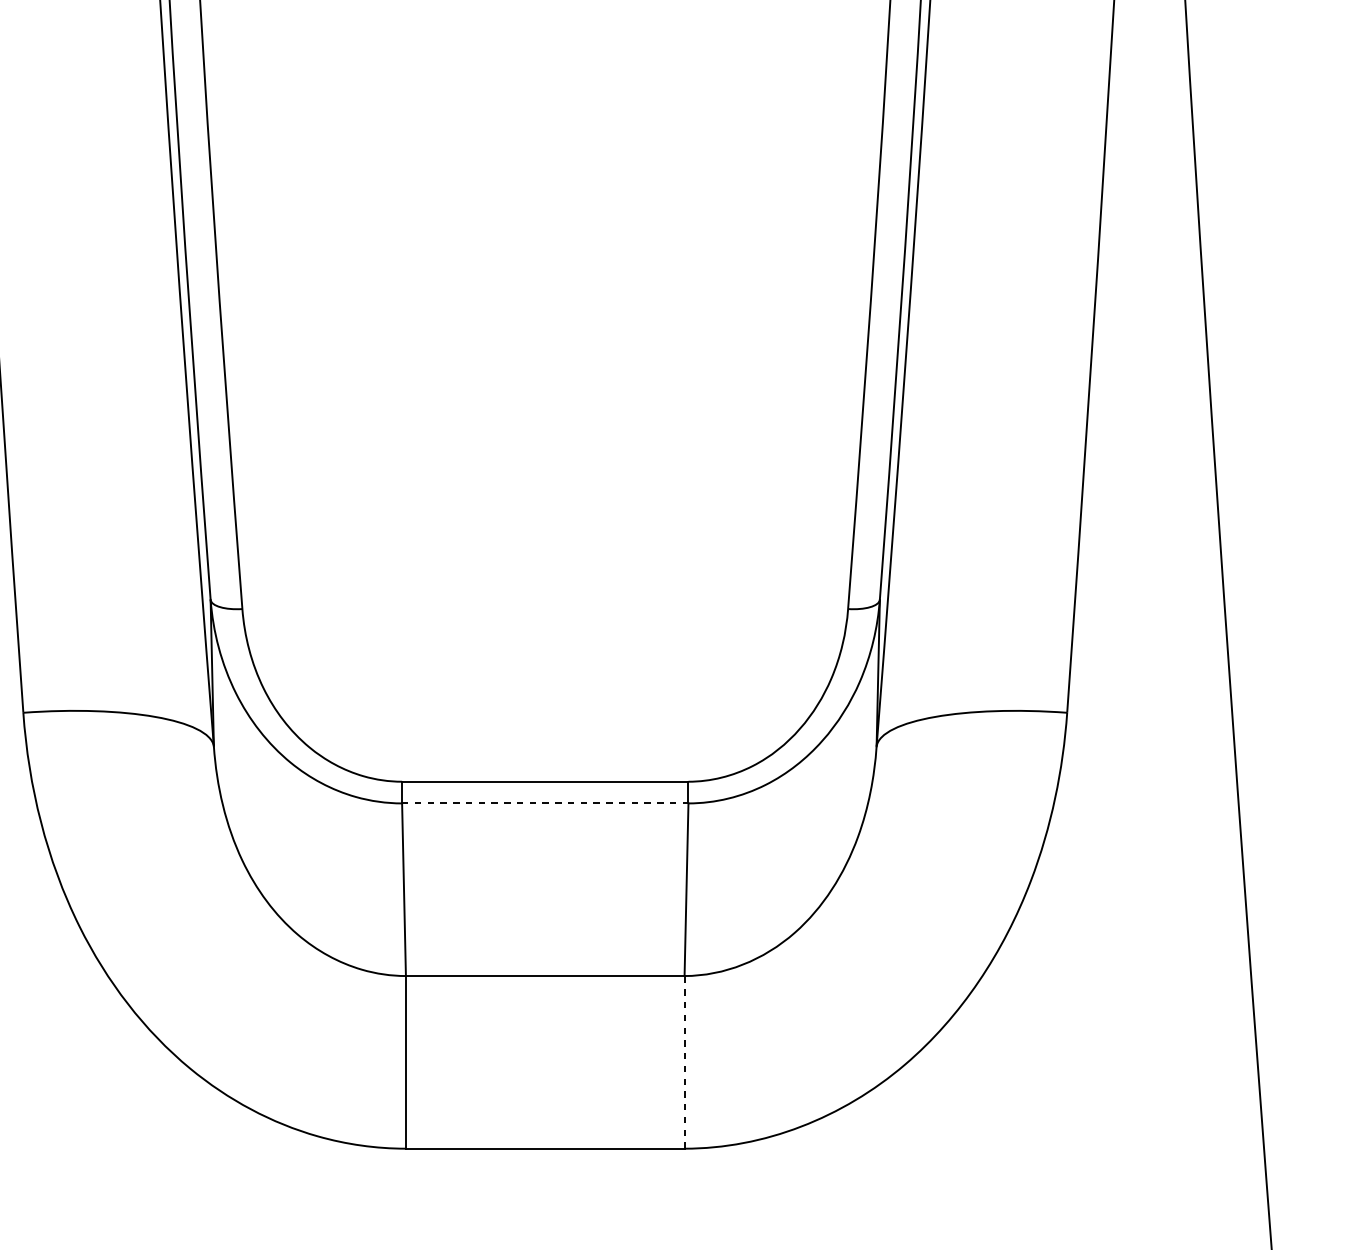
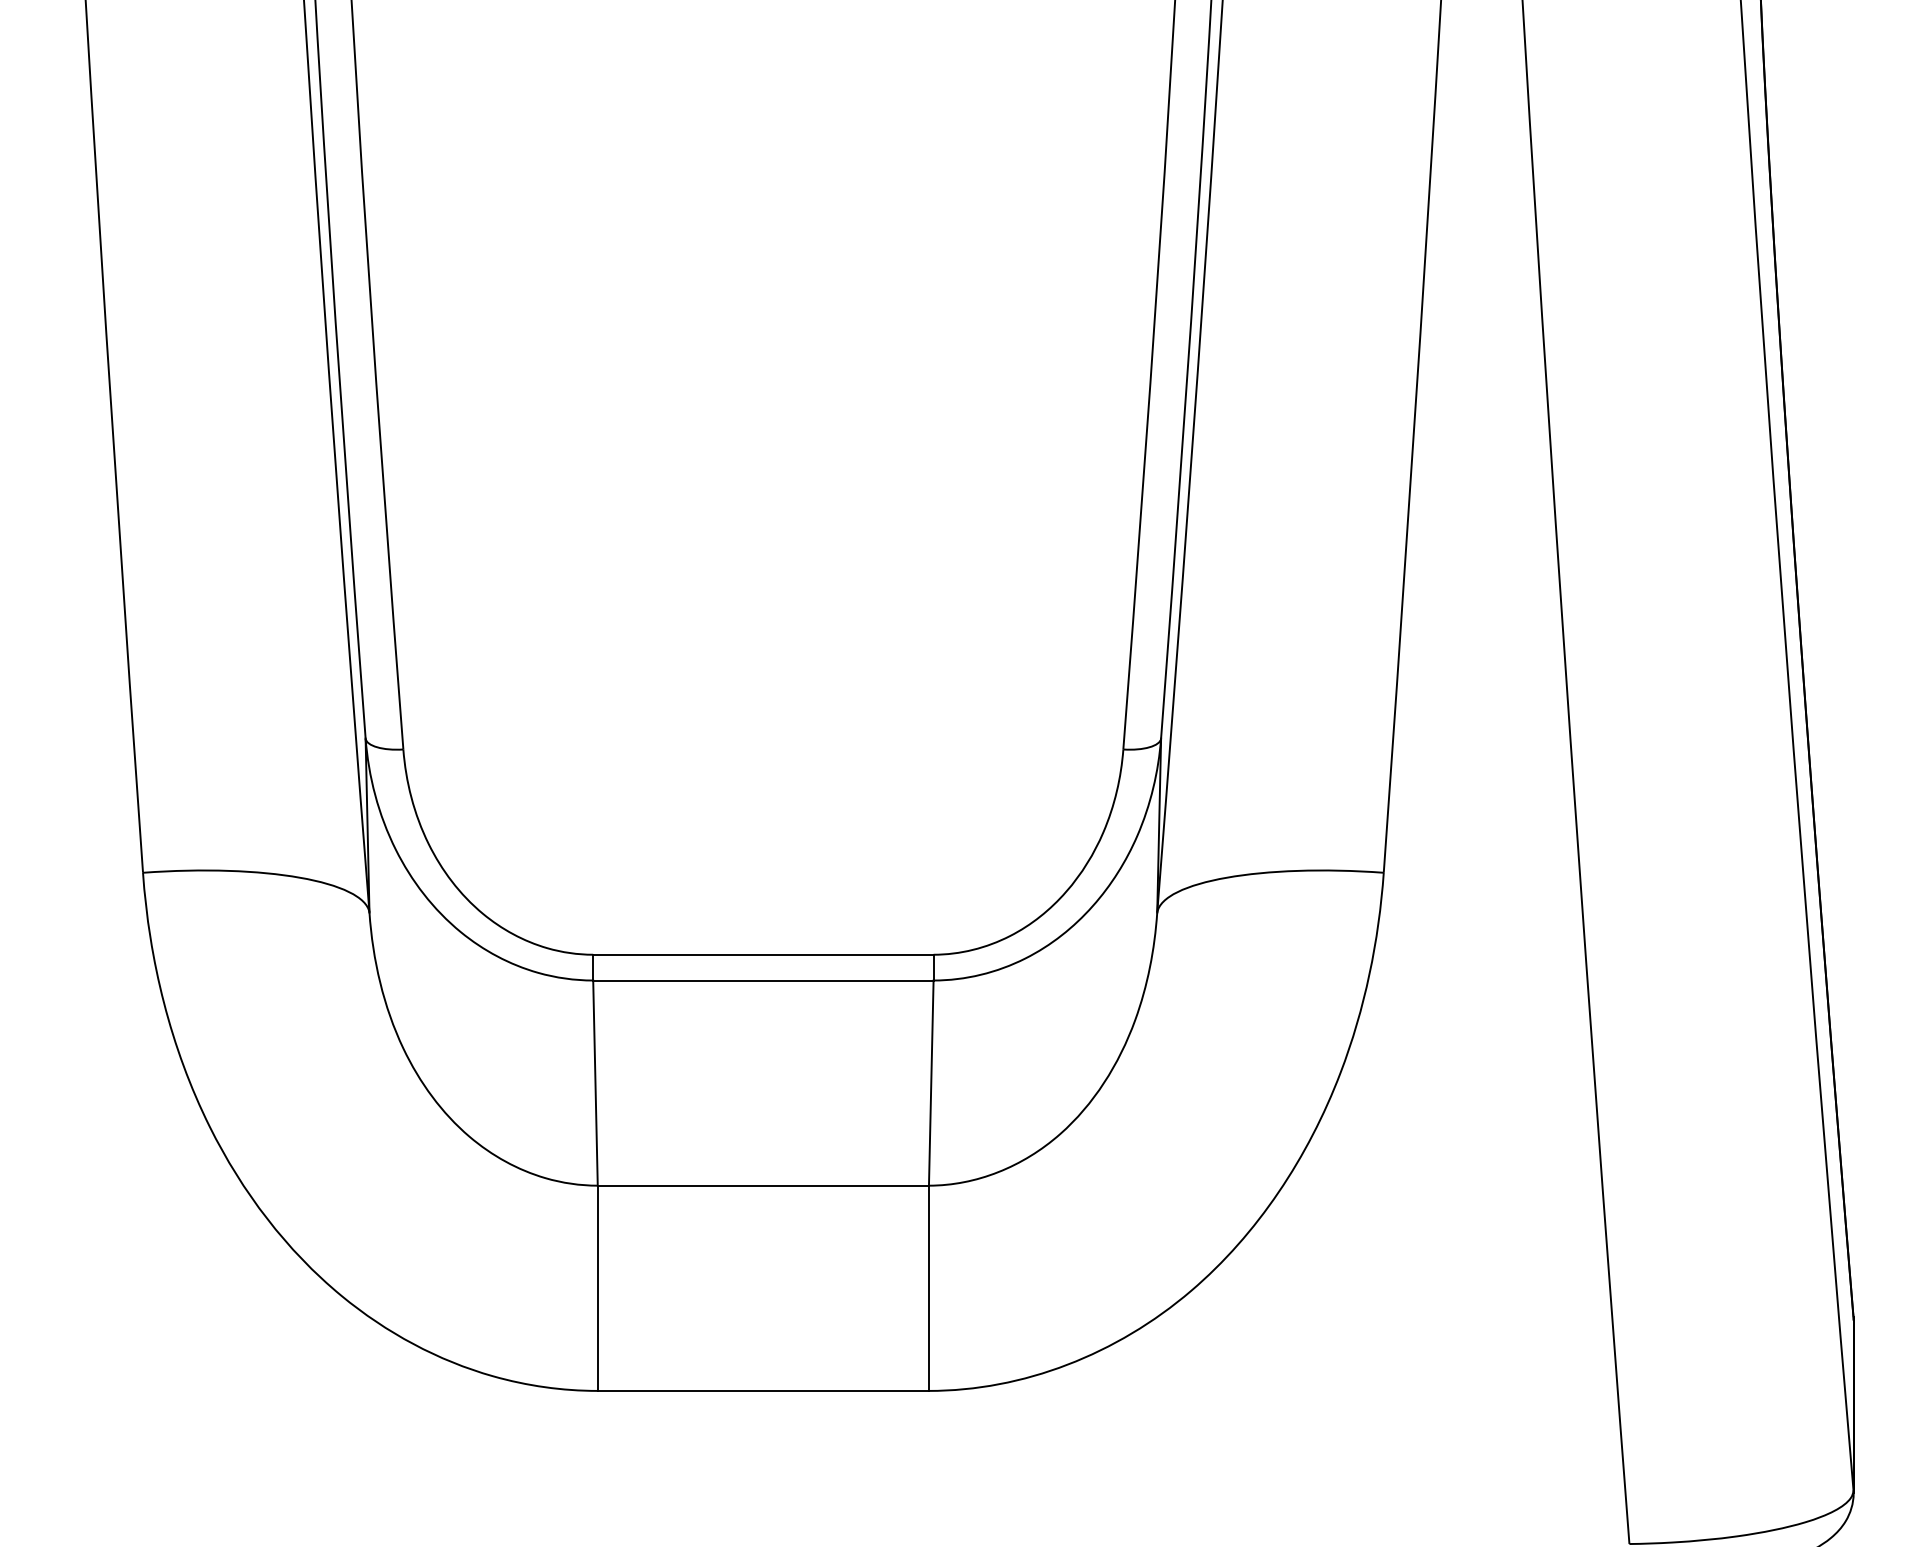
line: (545, 803) -> (763, 980), dashed -> solid
line: (684, 1062) -> (928, 1288), dashed -> solid

